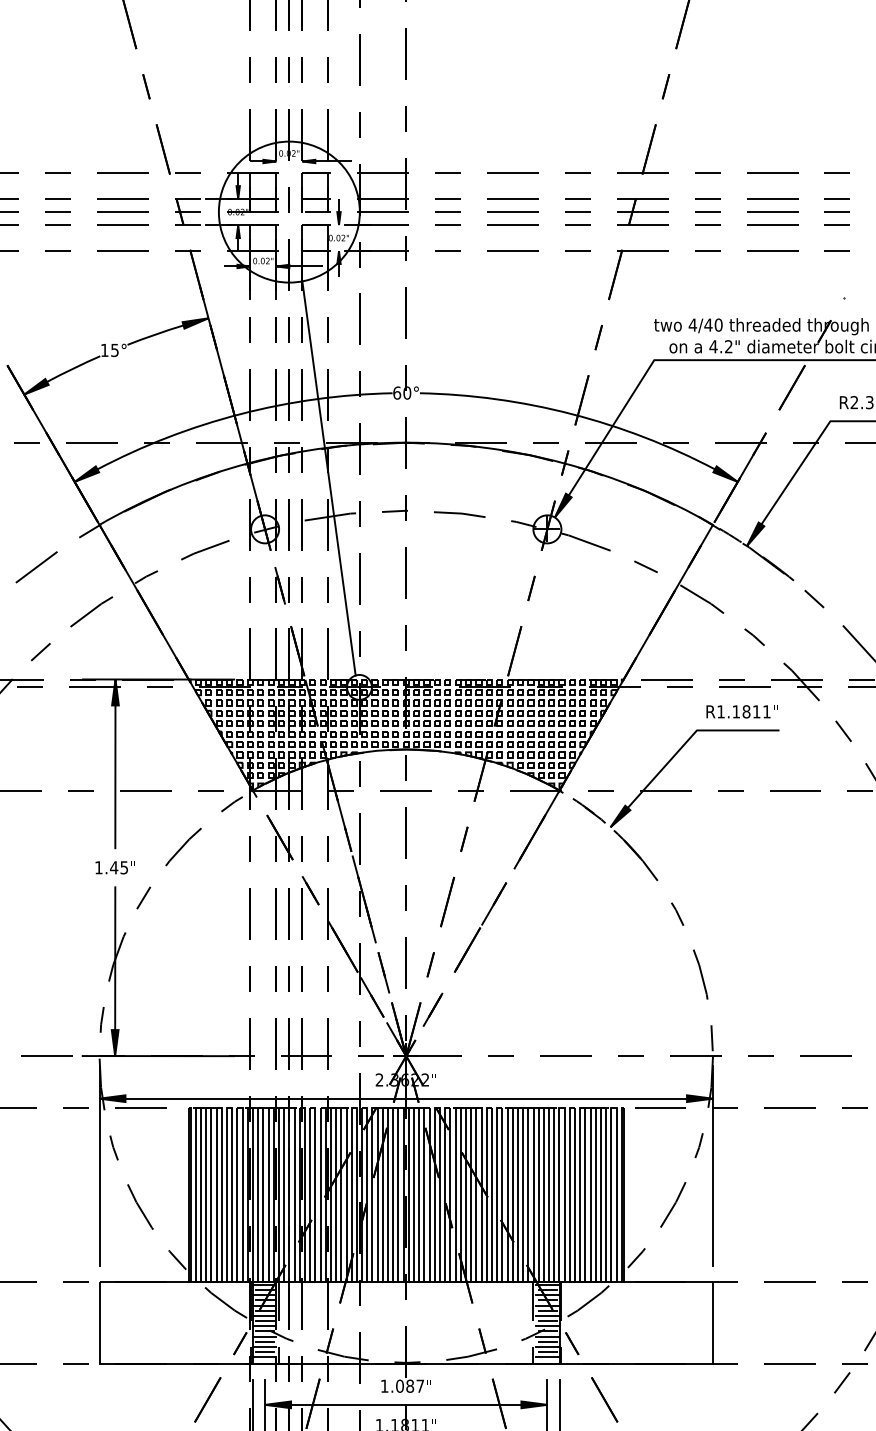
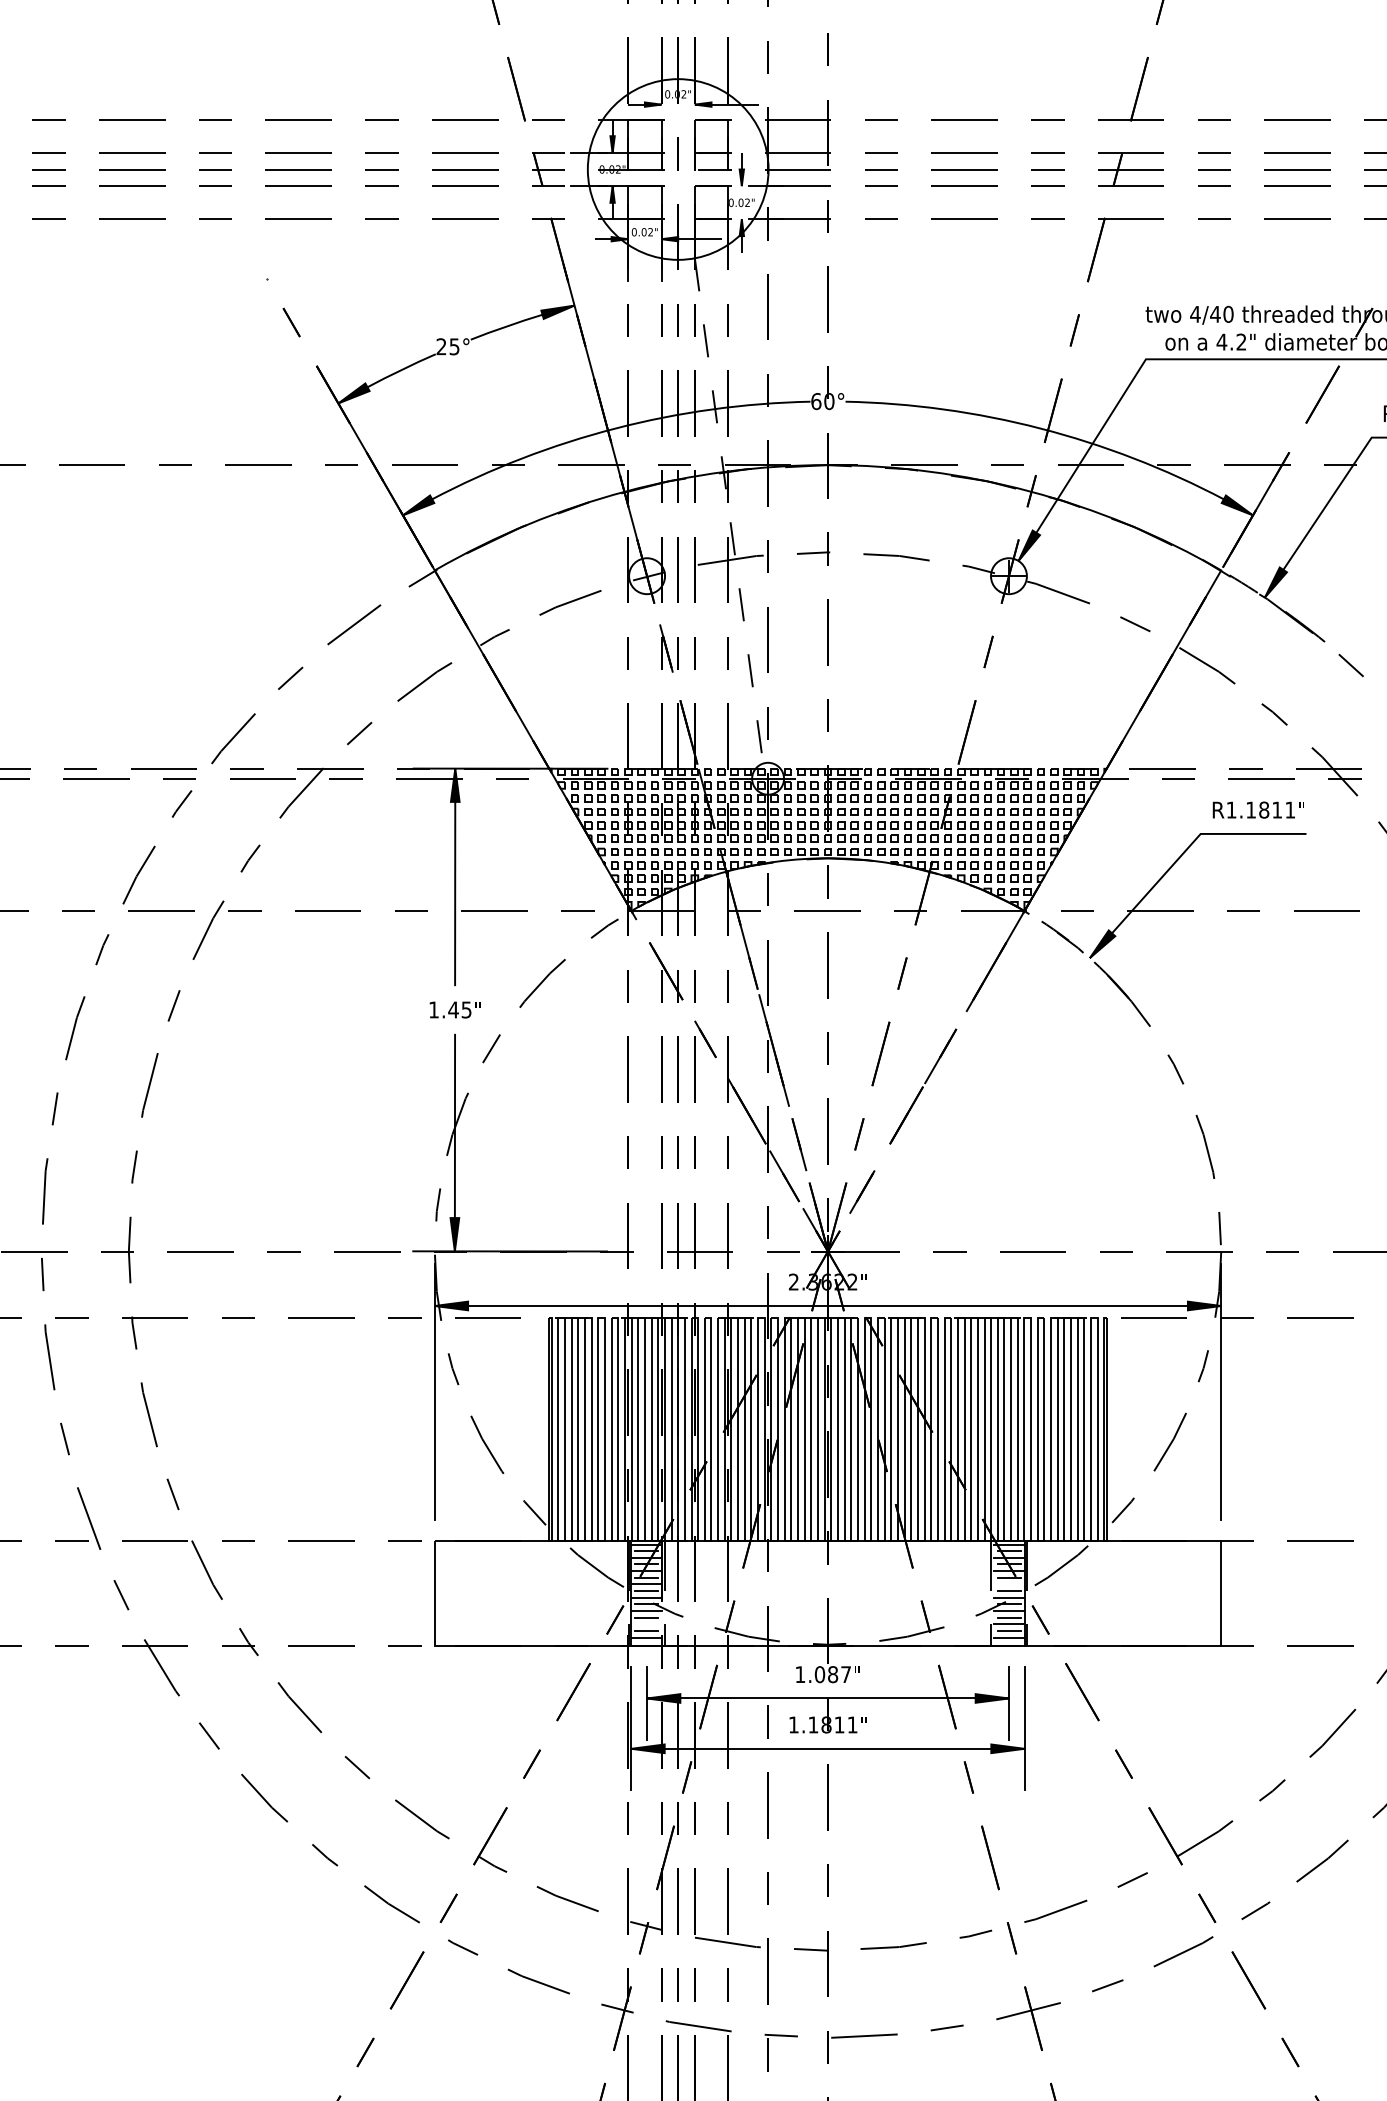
text: (104, 350) -> (441, 346), 15° -> 25°
line: (329, 478) -> (729, 510), solid -> dashed
line: (547, 1315) -> (1009, 1584), removed
line: (264, 1347) -> (646, 1624), removed

